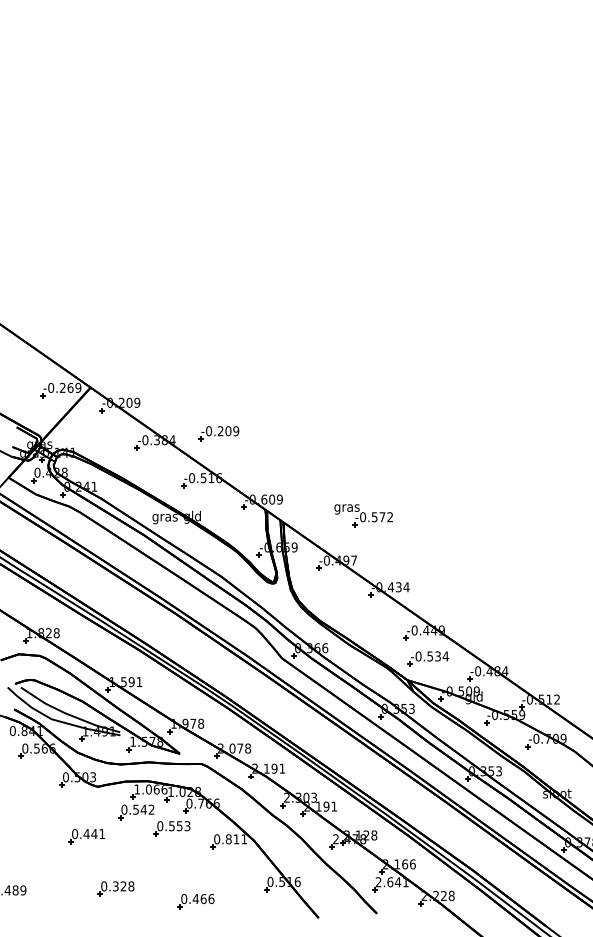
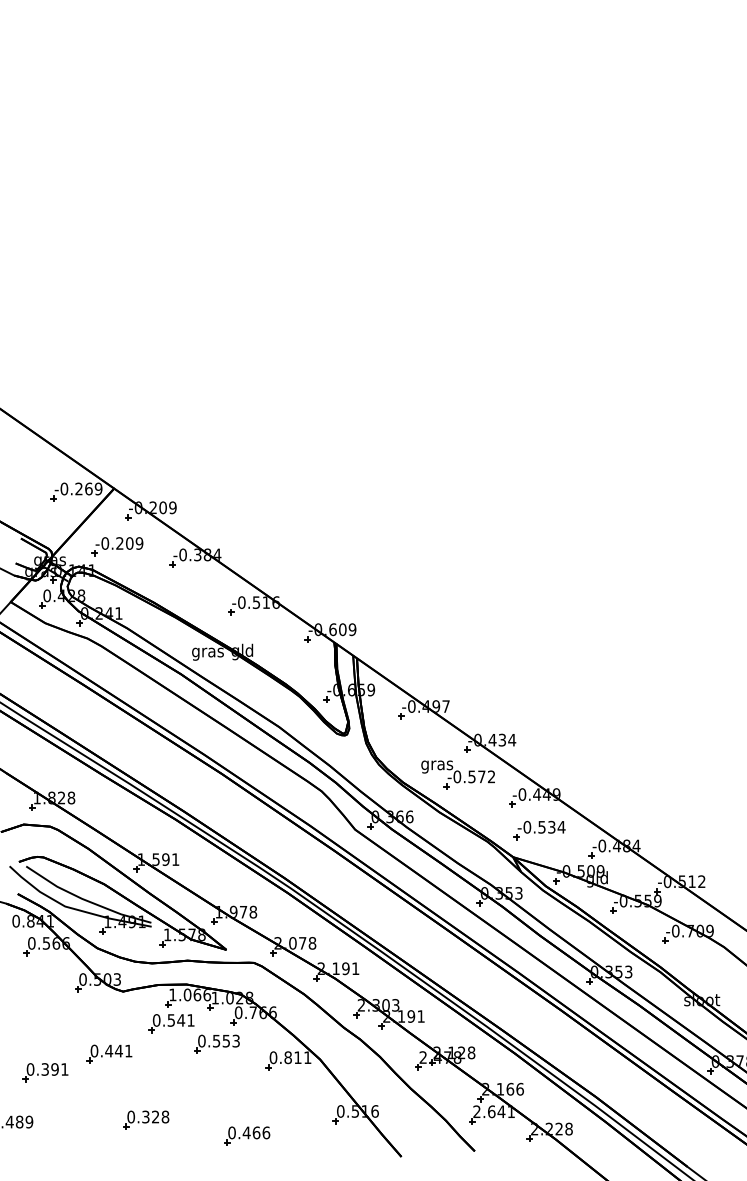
part: (218, 433) -> (117, 546), moved
part: (363, 515) -> (457, 774), moved
text: (151, 809) -> (190, 1020), 0.542 -> 0.541
part: (36, 851) -> (45, 1072), added

